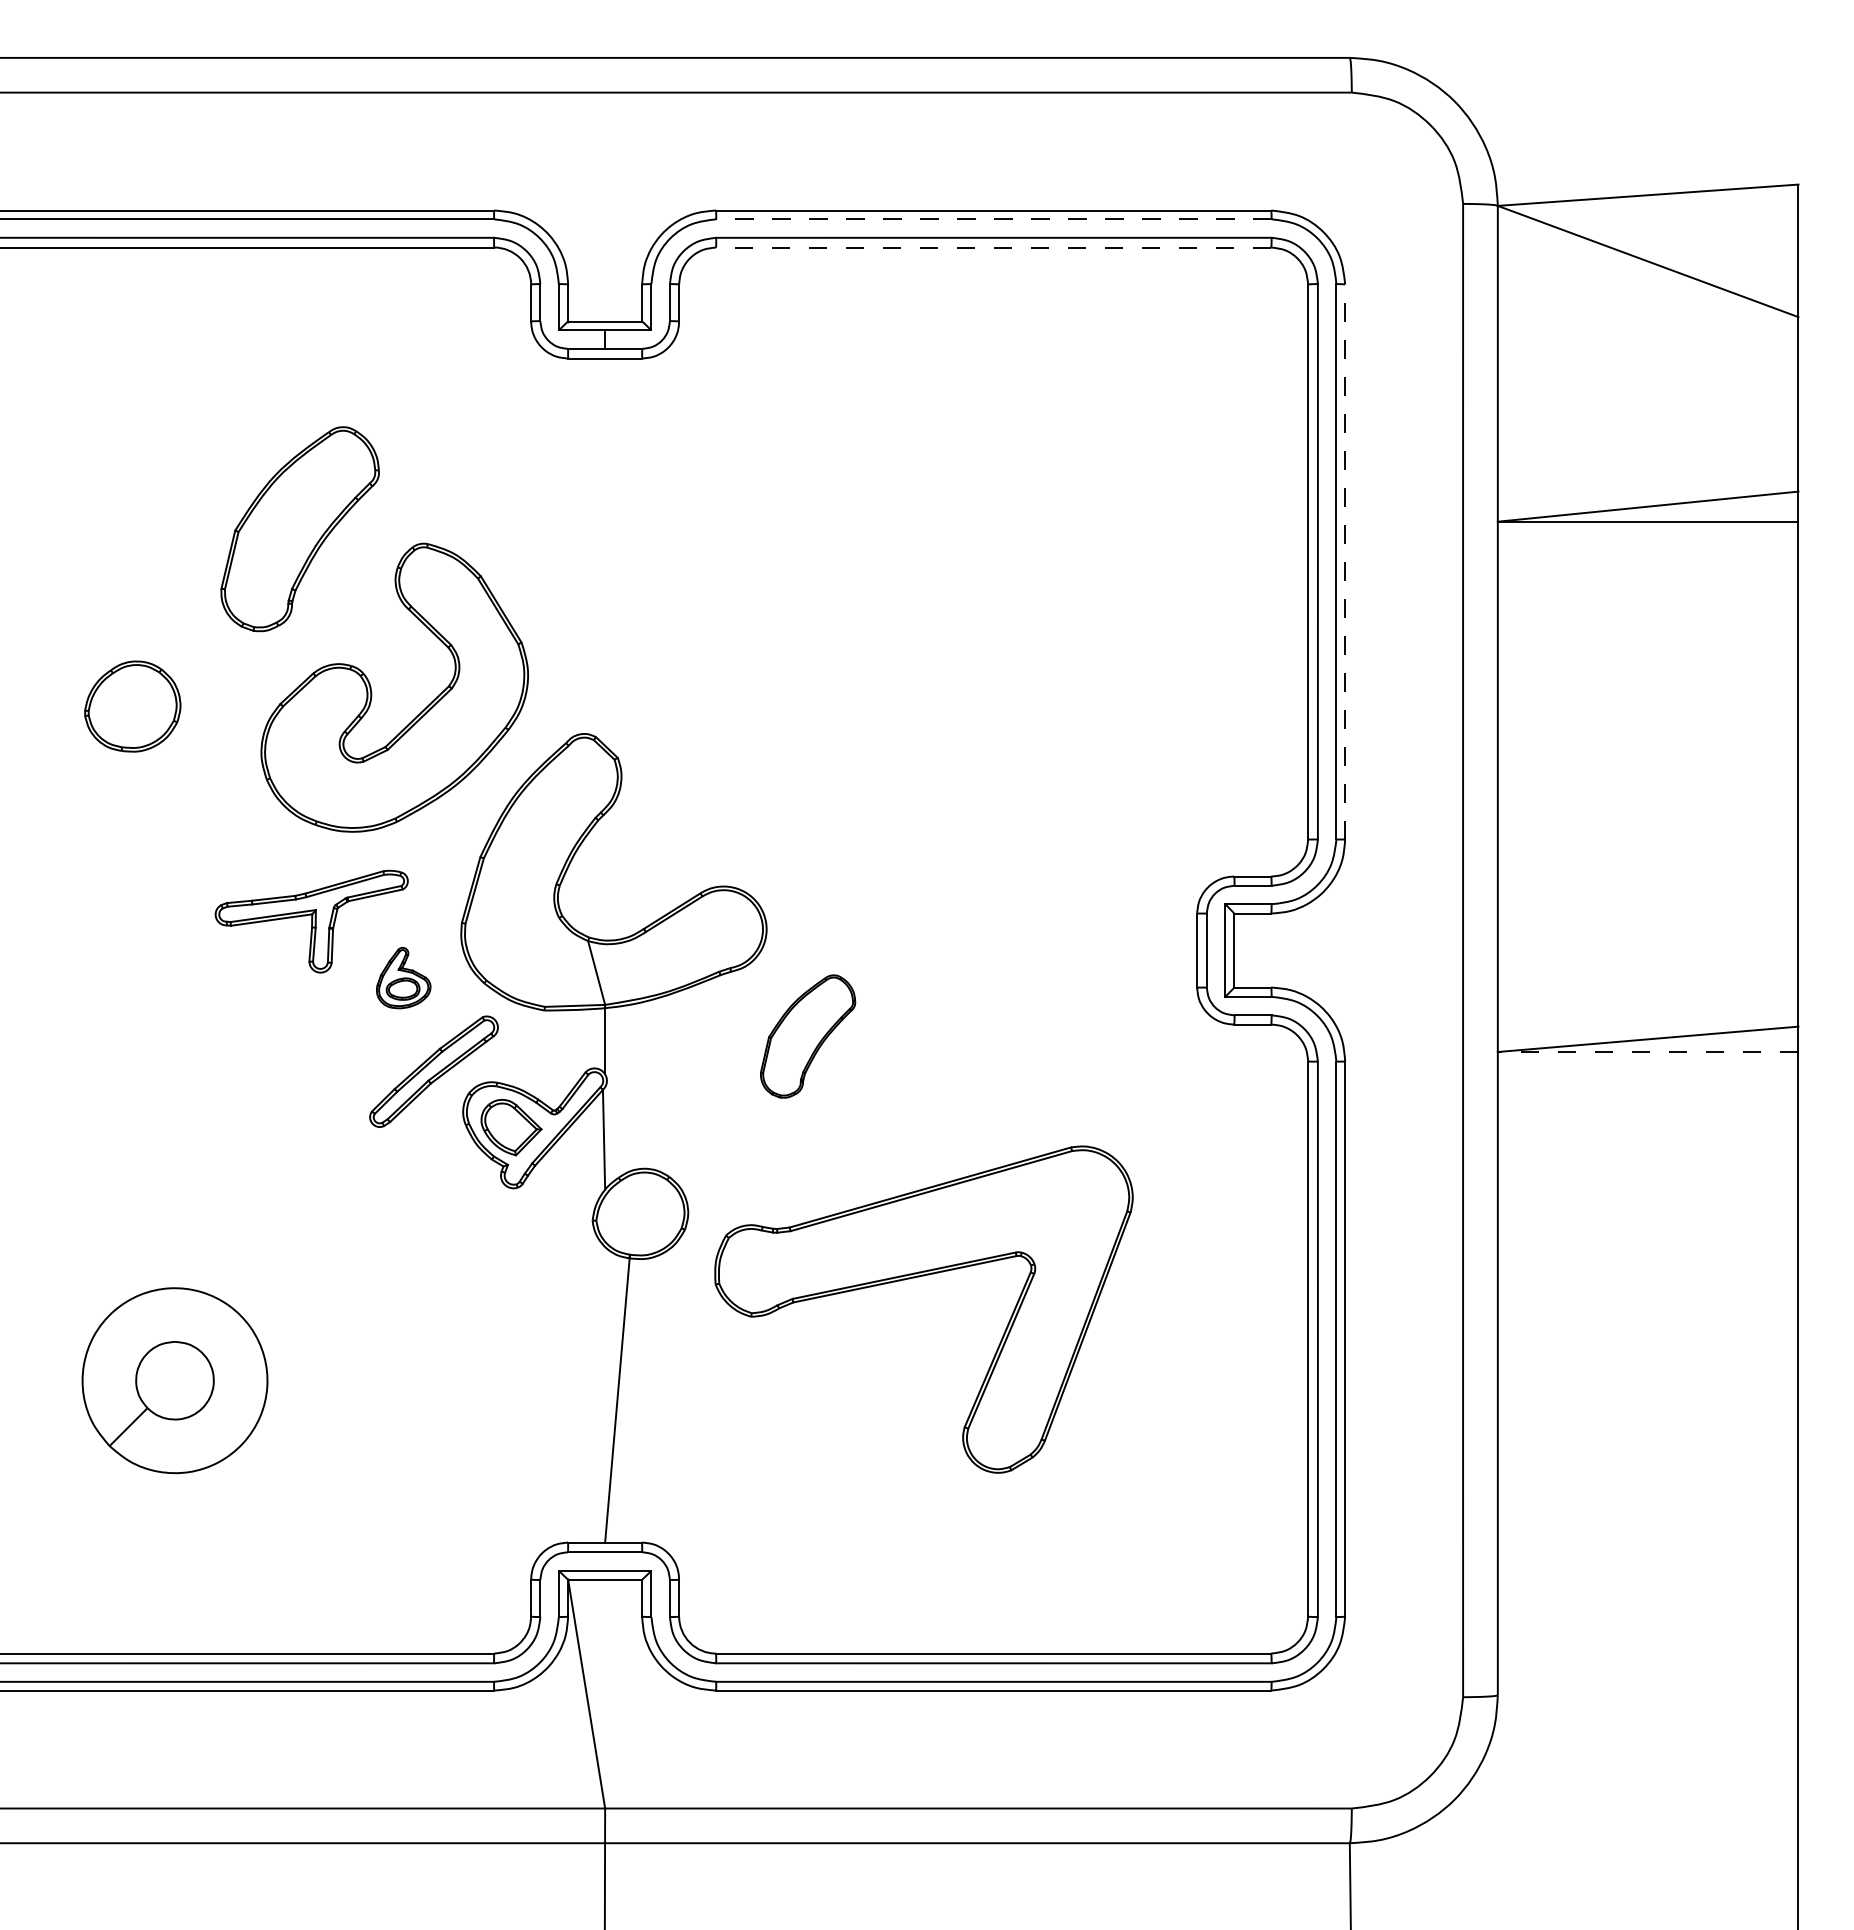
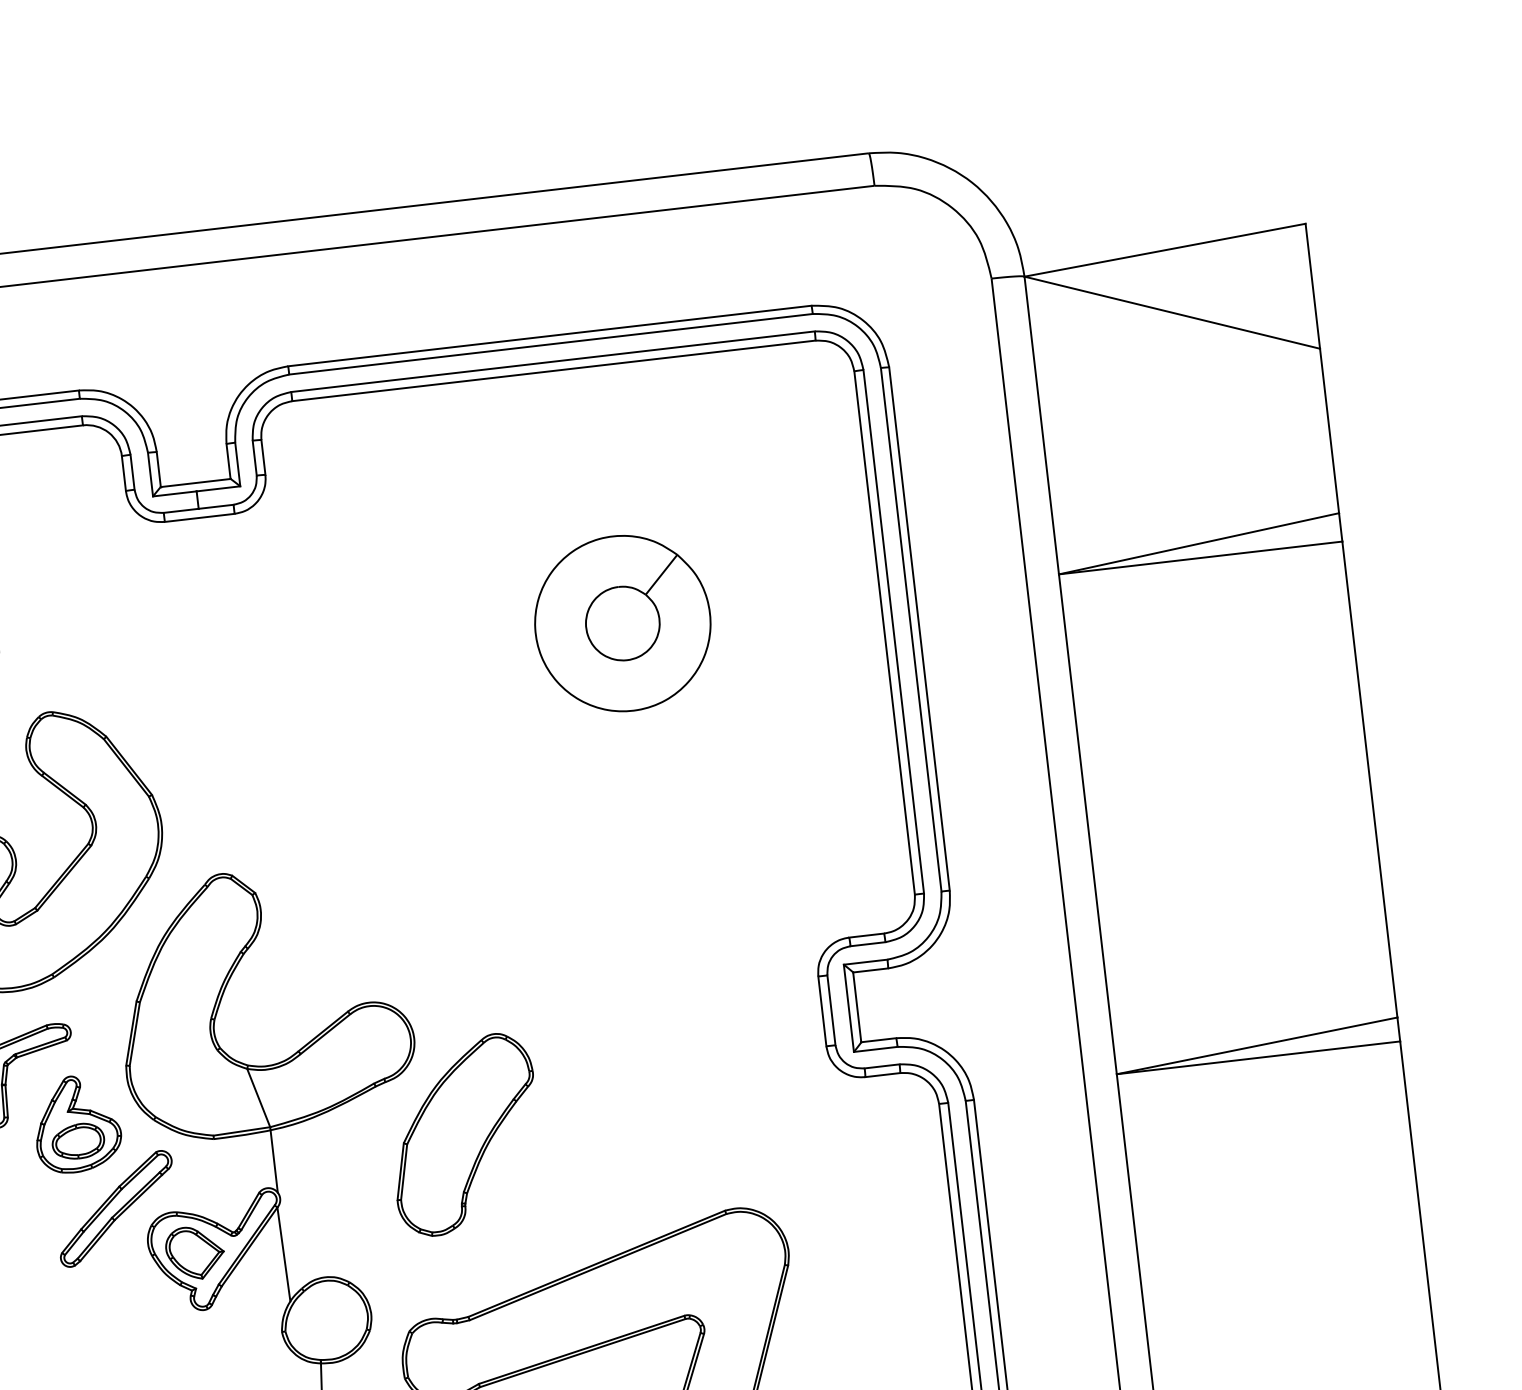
line: (993, 219) -> (550, 344), dashed -> solid
line: (993, 247) -> (553, 370), dashed -> solid
part: (1035, 520) -> (623, 623), added
line: (1345, 562) -> (919, 629), dashed -> solid
part: (403, 977) -> (77, 1123), size x1.67
part: (807, 1036) -> (464, 1134), size x1.67
line: (1647, 1052) -> (1257, 1058), dashed -> solid

